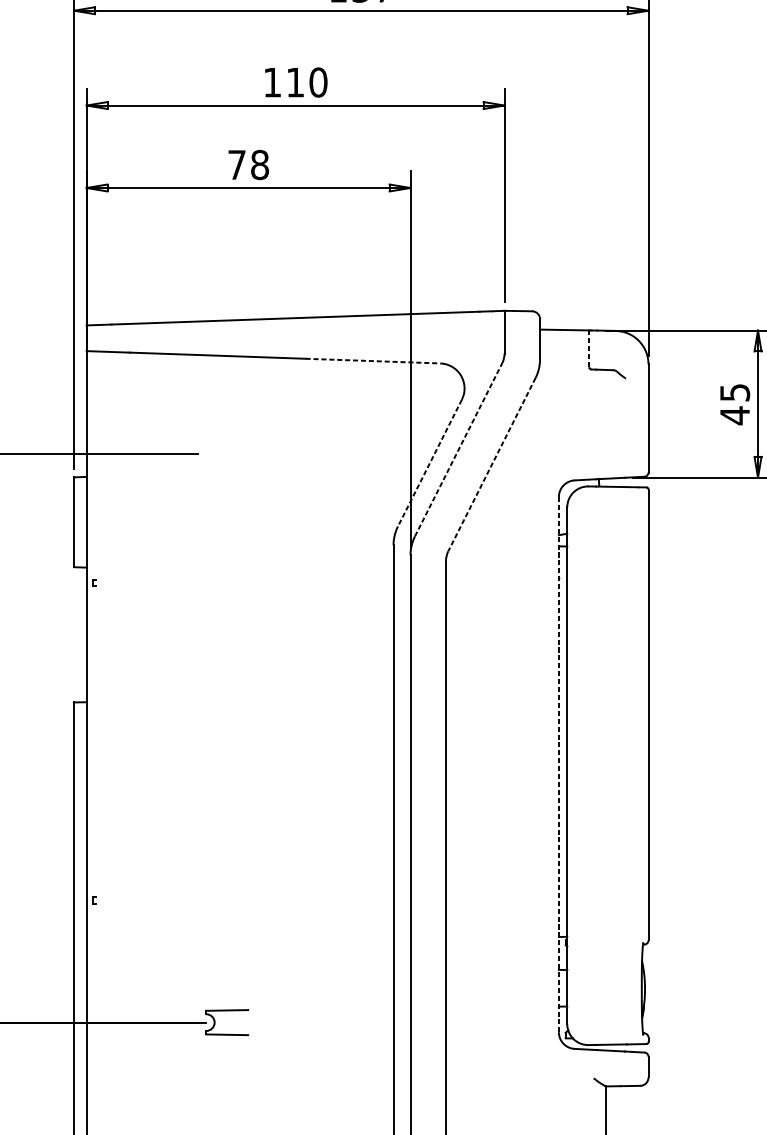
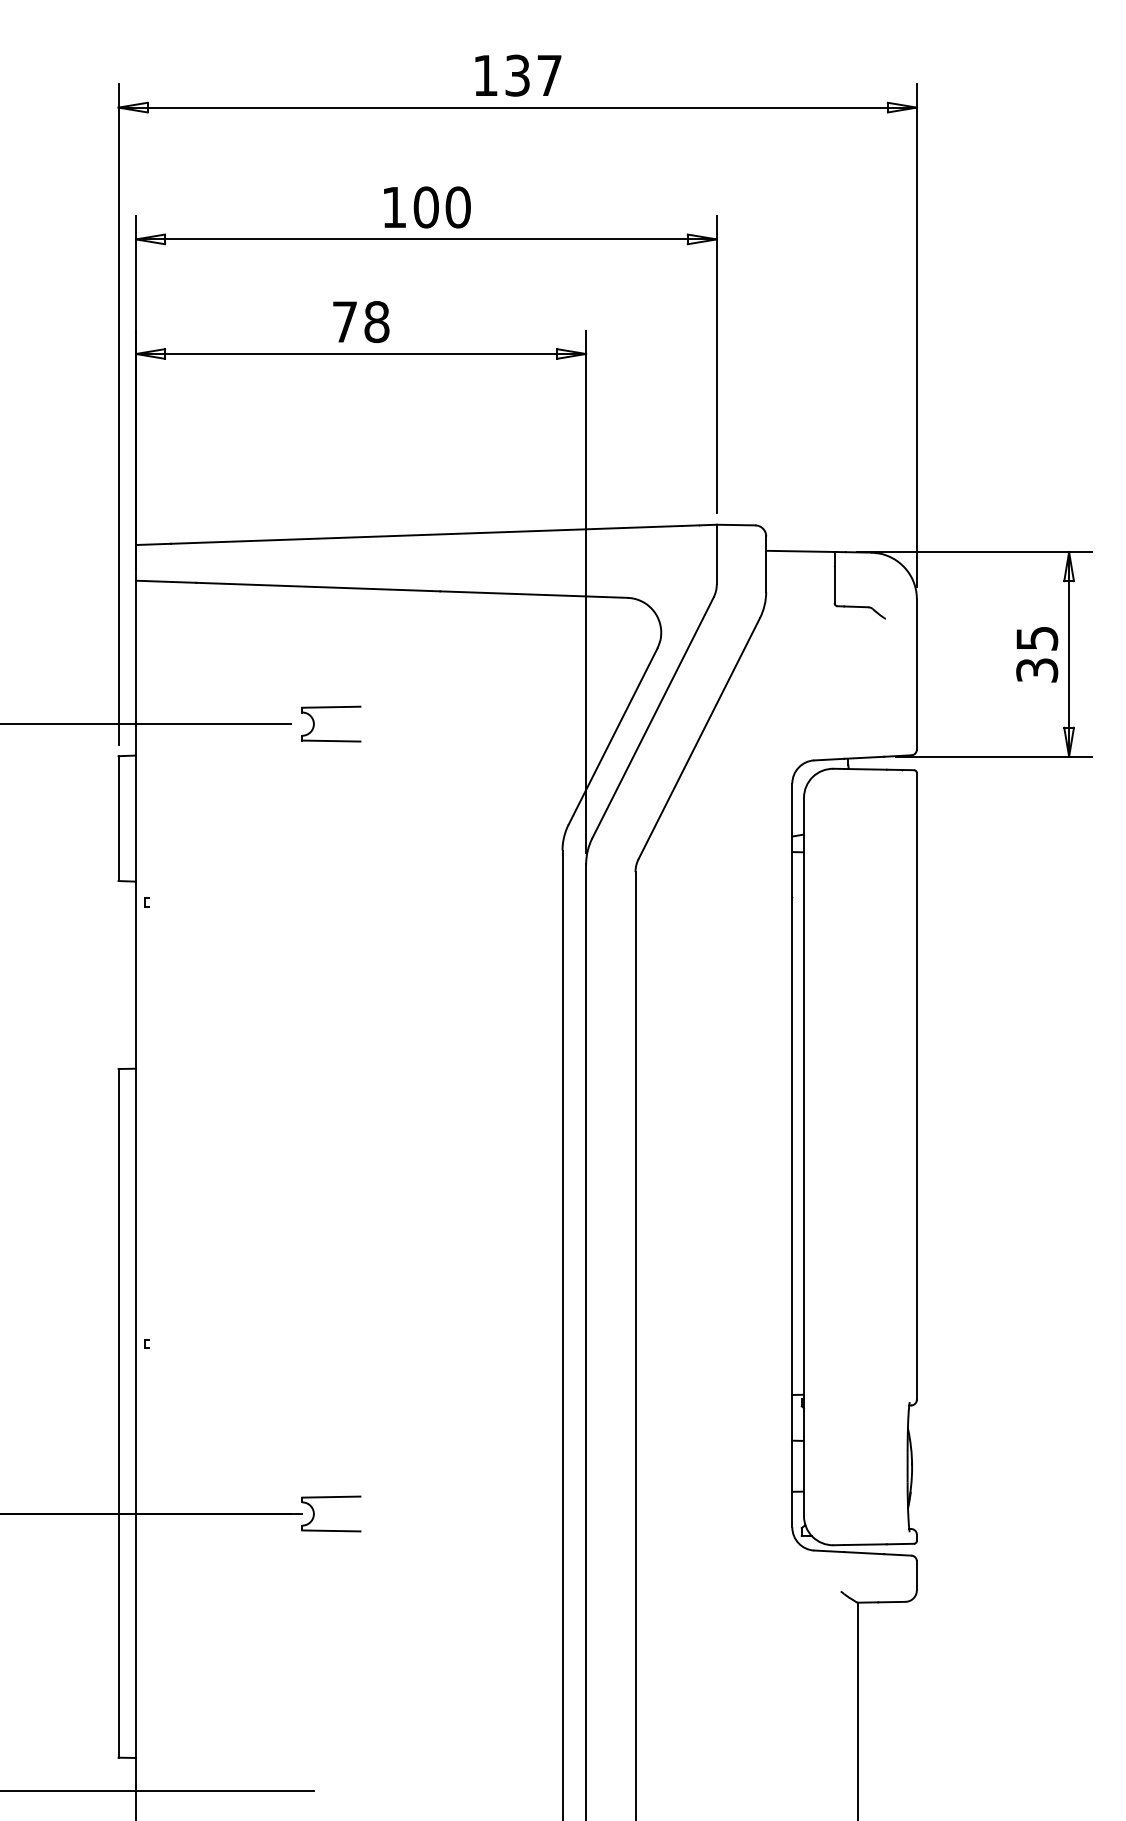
text: (294, 82) -> (425, 207), 110 -> 100
line: (589, 348) -> (834, 577), dashed -> solid
line: (372, 361) -> (533, 594), dashed -> solid
text: (735, 415) -> (1037, 670), 45 -> 35
part: (227, 443) -> (331, 708), added
line: (458, 449) -> (653, 717), dashed -> solid
line: (430, 463) -> (613, 736), dashed -> solid
line: (492, 464) -> (699, 738), dashed -> solid
line: (558, 764) -> (792, 1155), dashed -> solid

